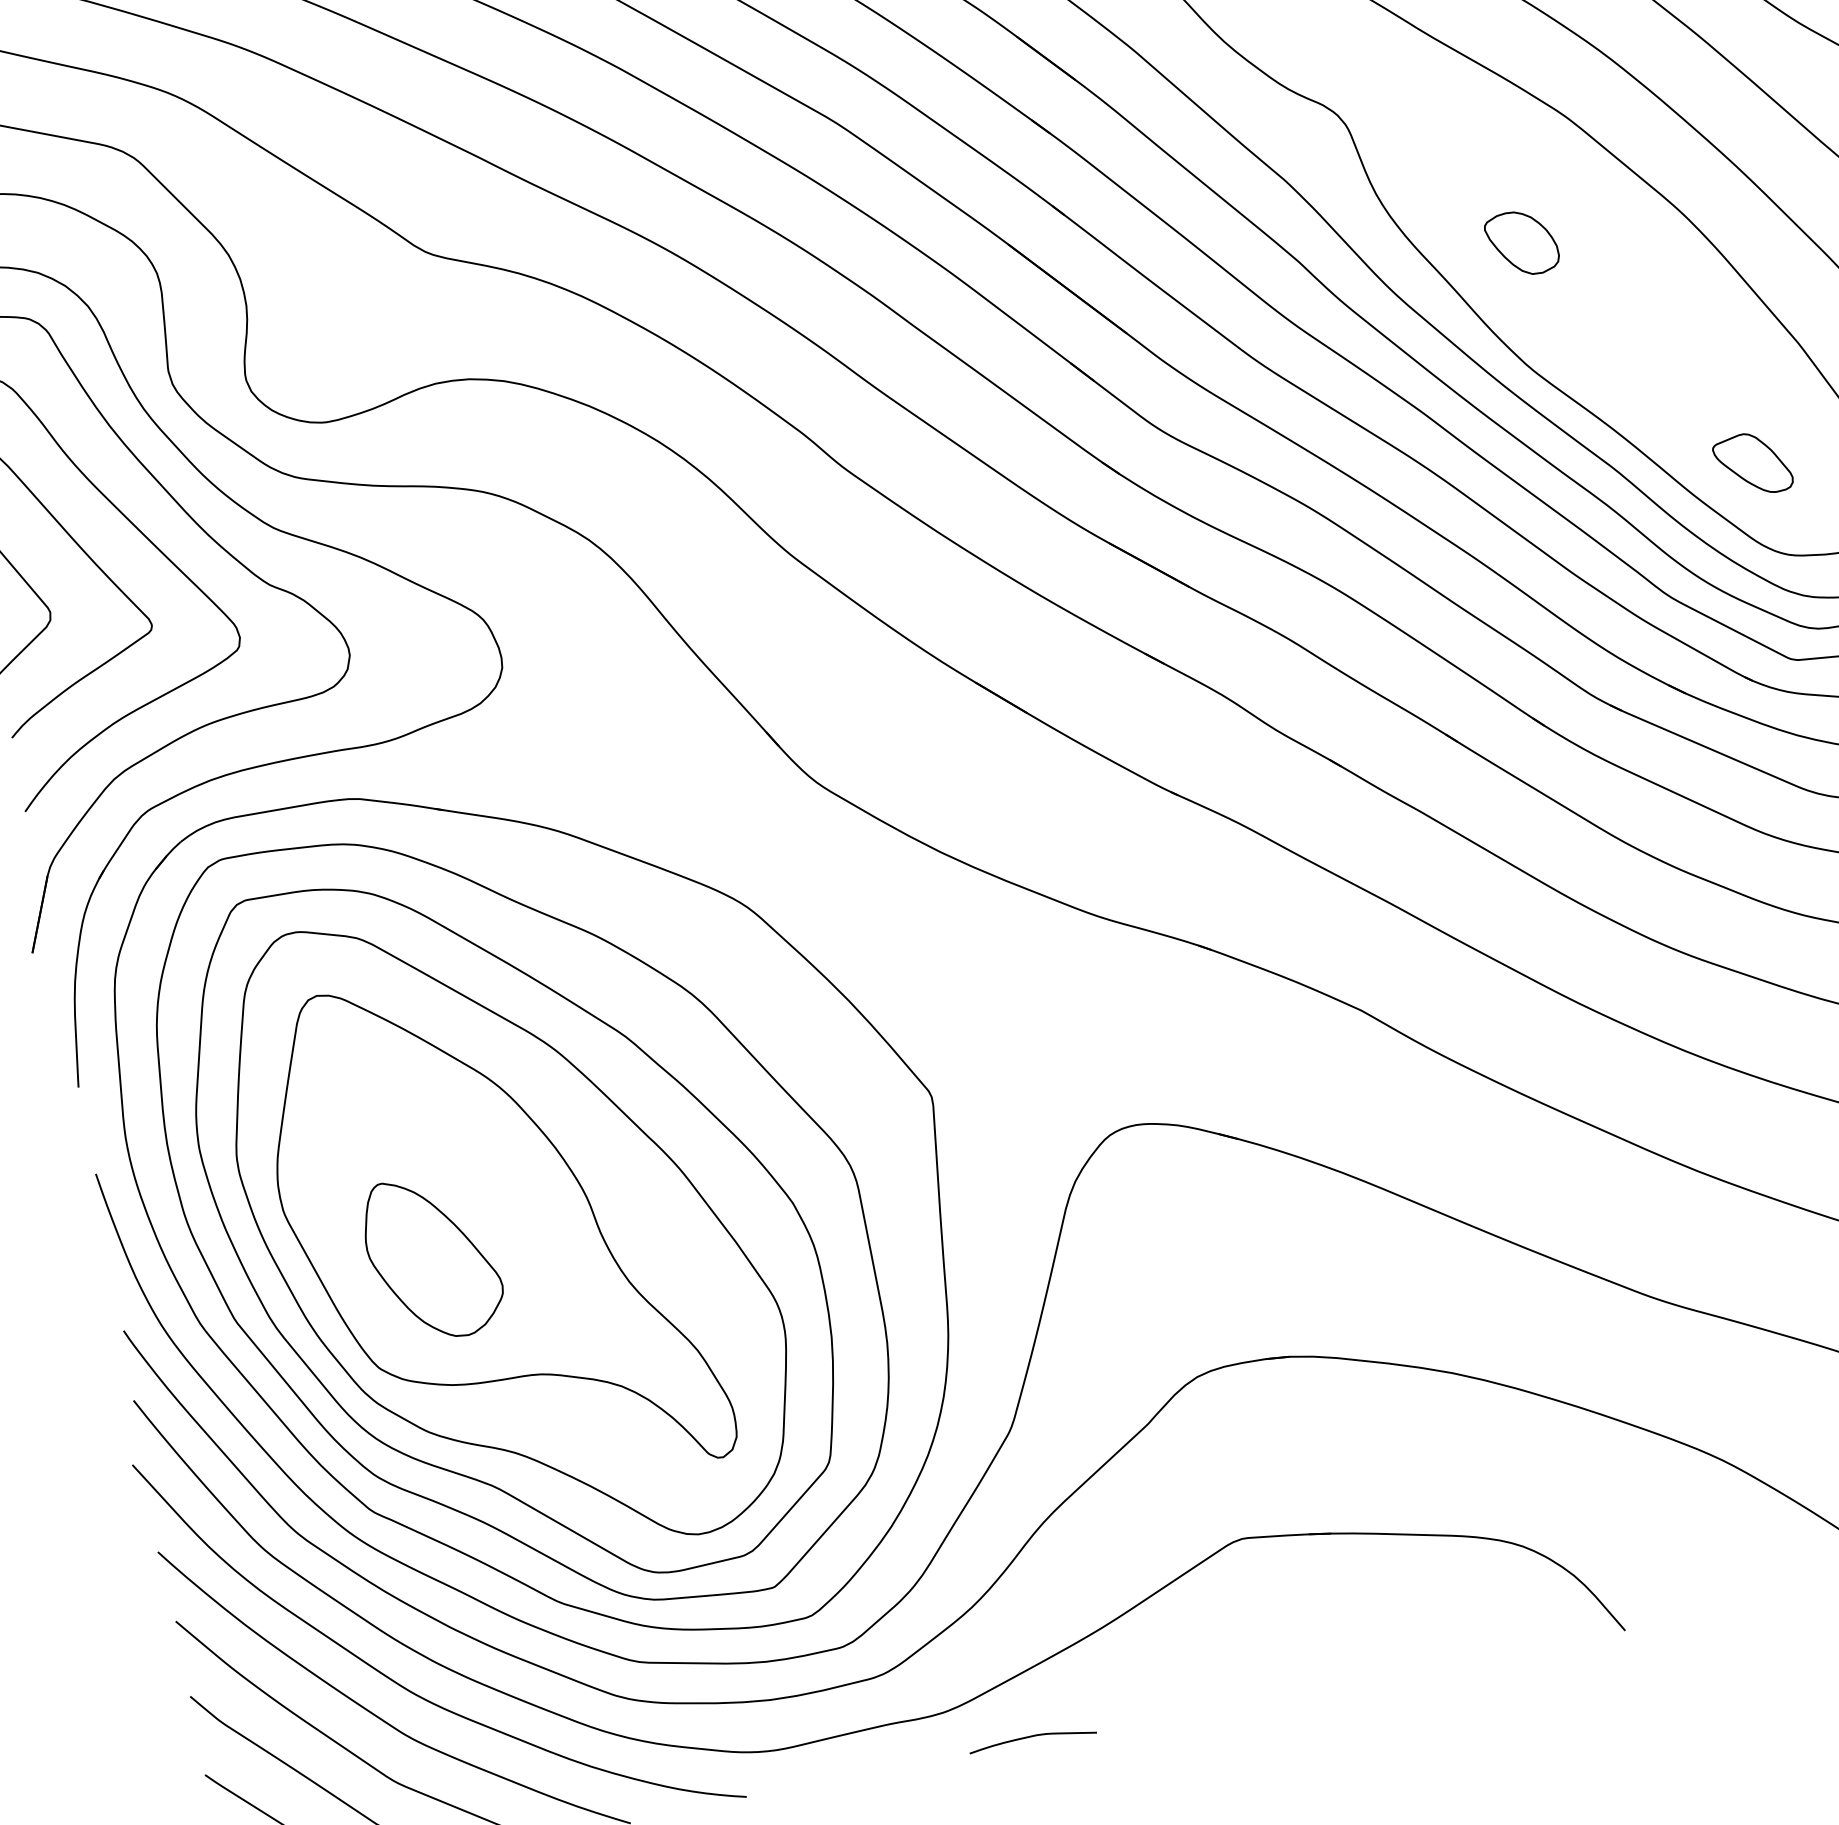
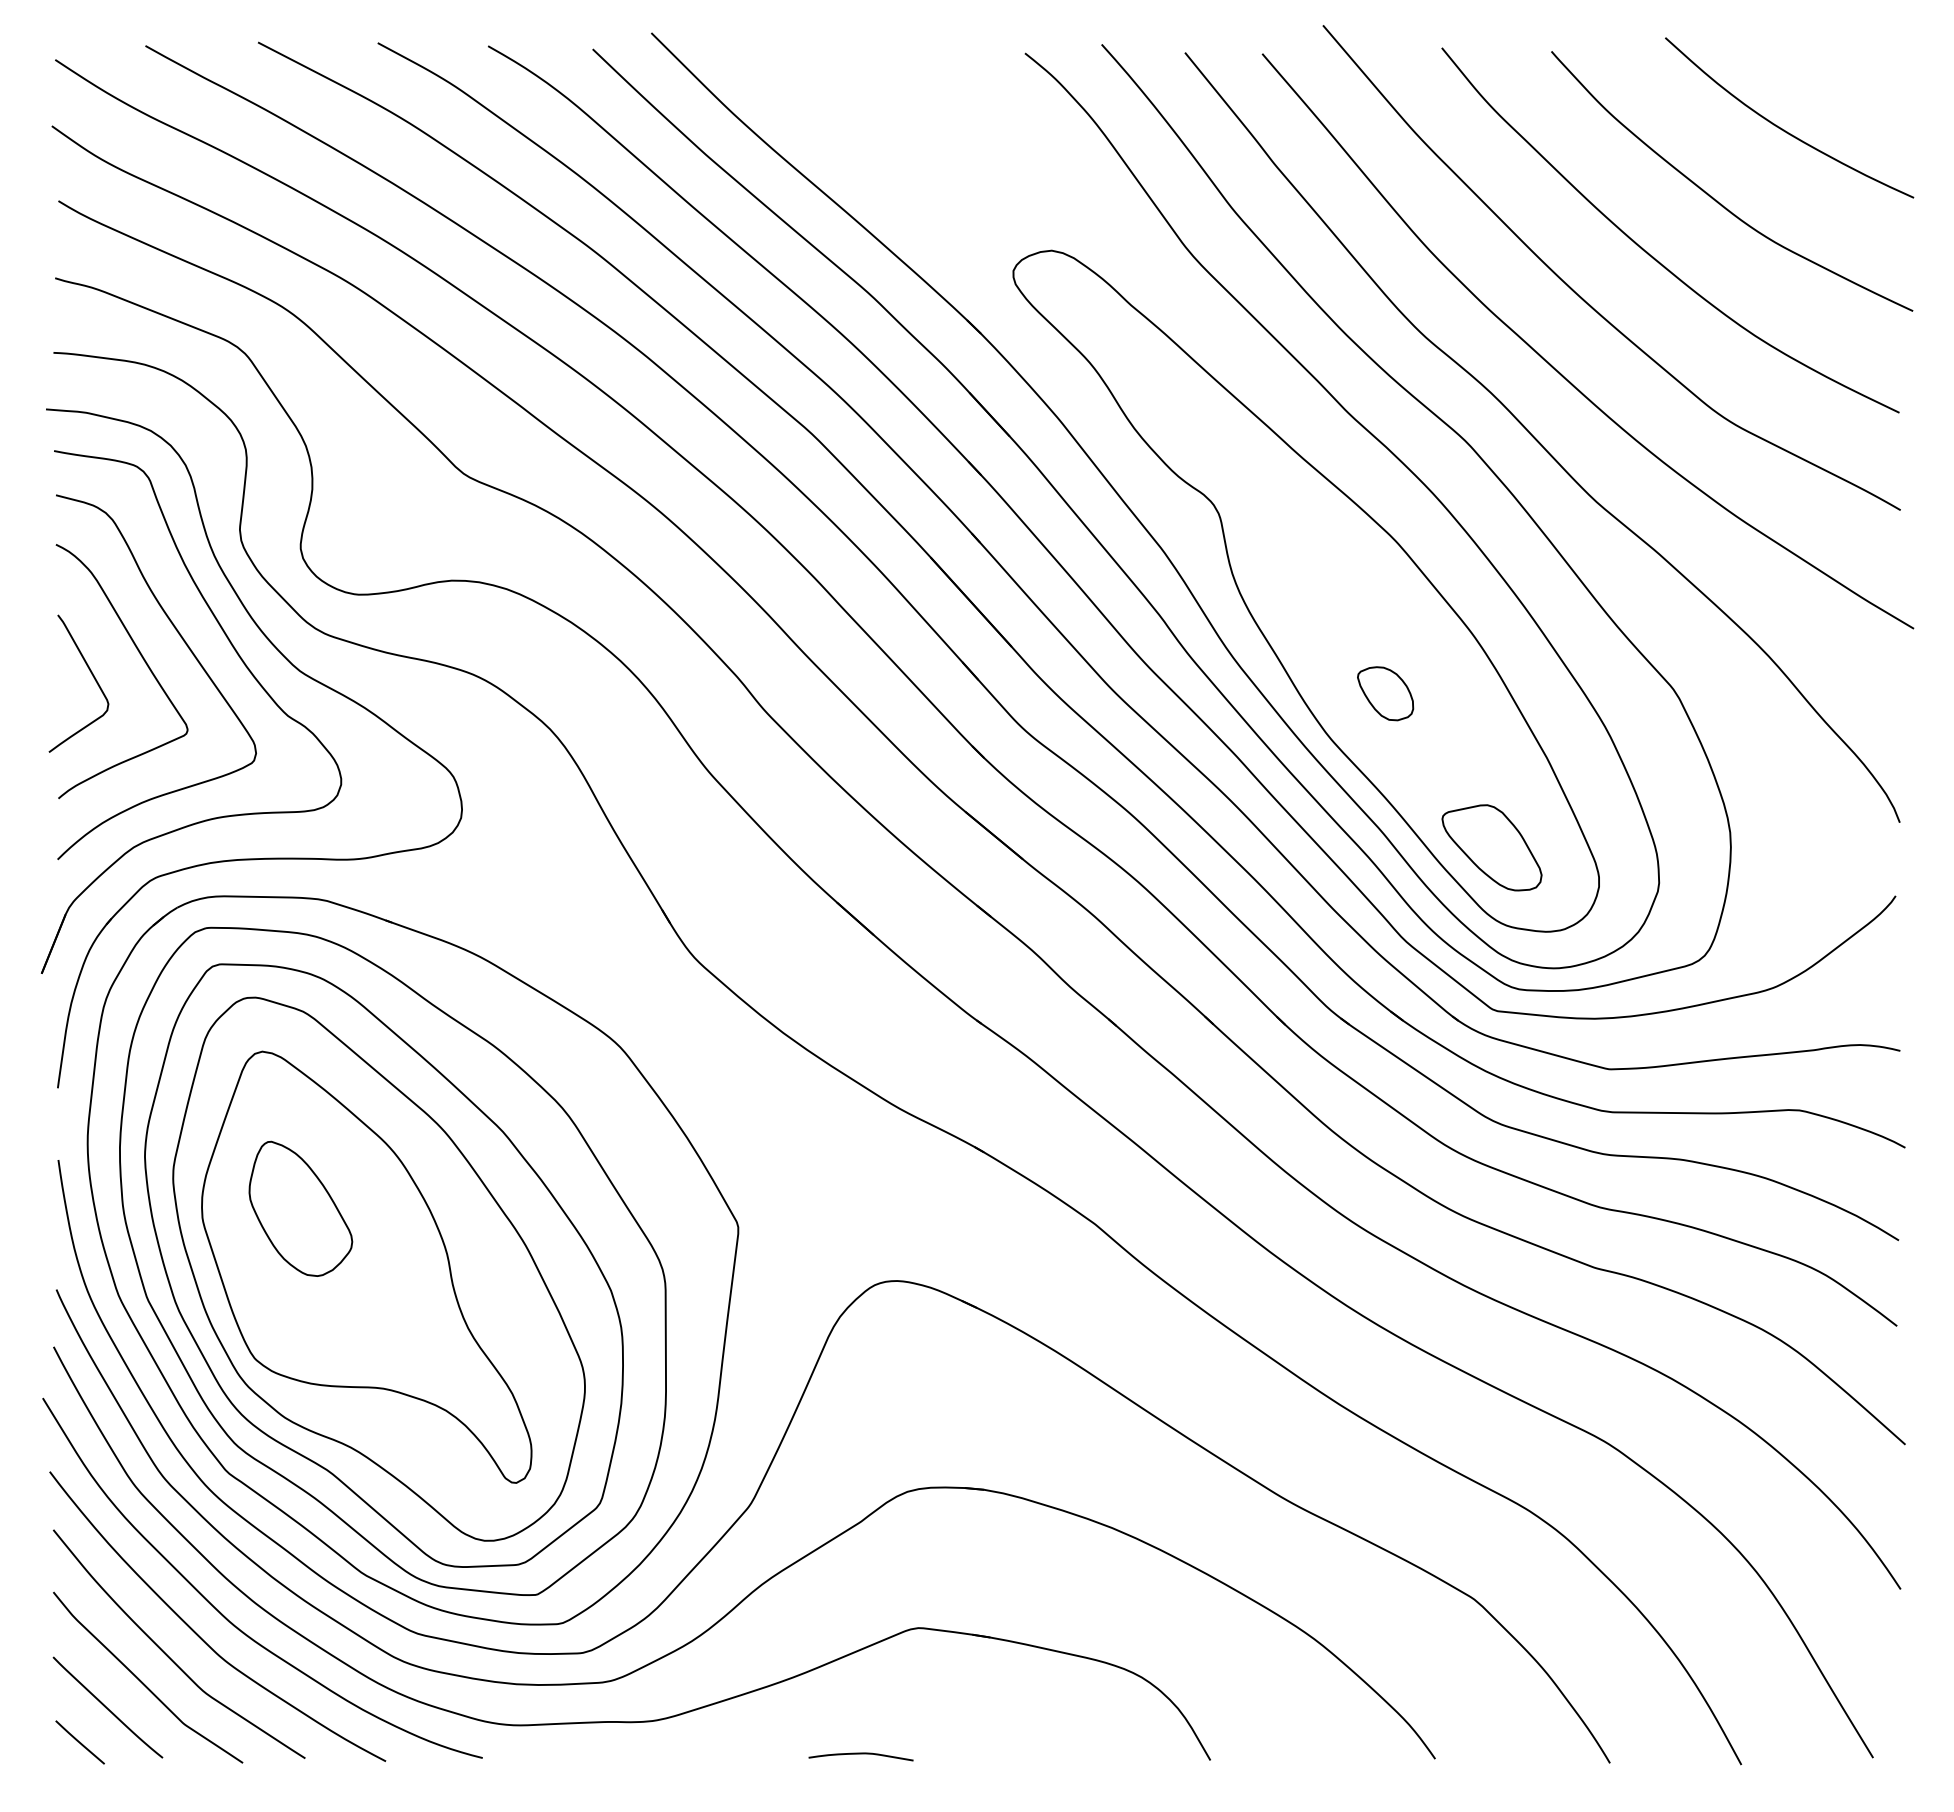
part: (1521, 243) -> (1385, 693), moved
part: (1752, 464) -> (1491, 847), size x1.67
part: (432, 1257) -> (300, 1208), moved
curve: (1031, 1737) -> (860, 1754), moved

